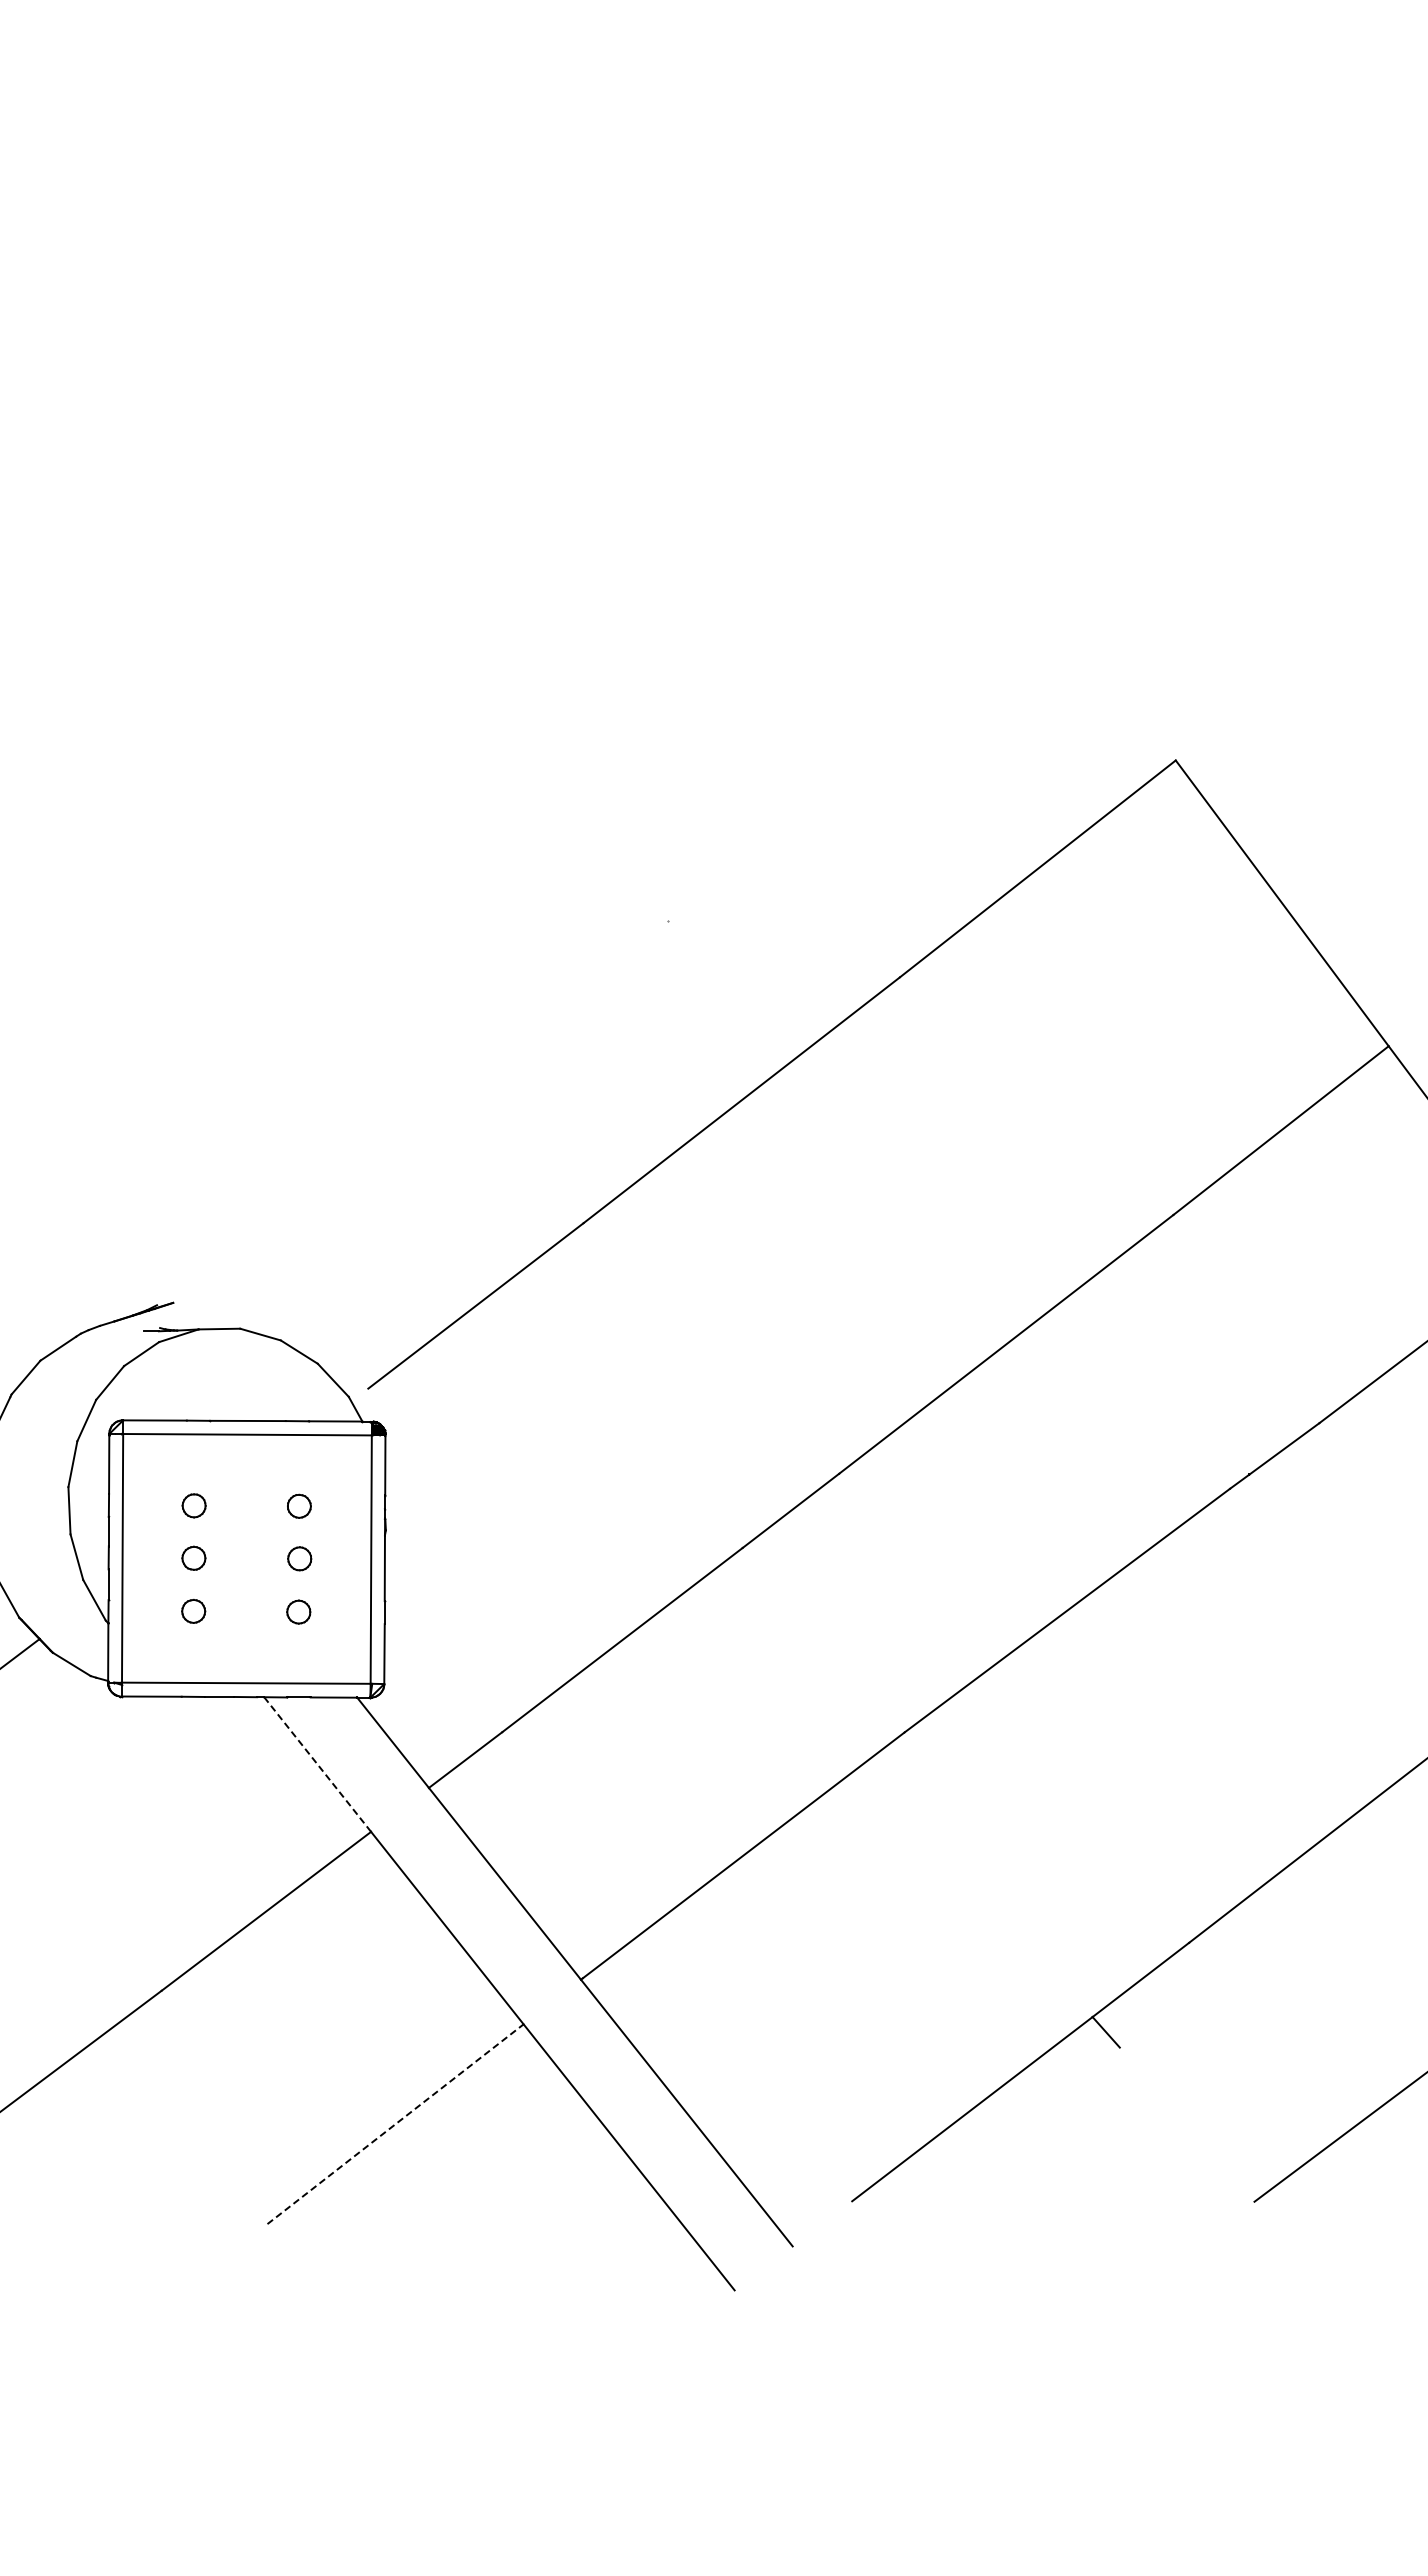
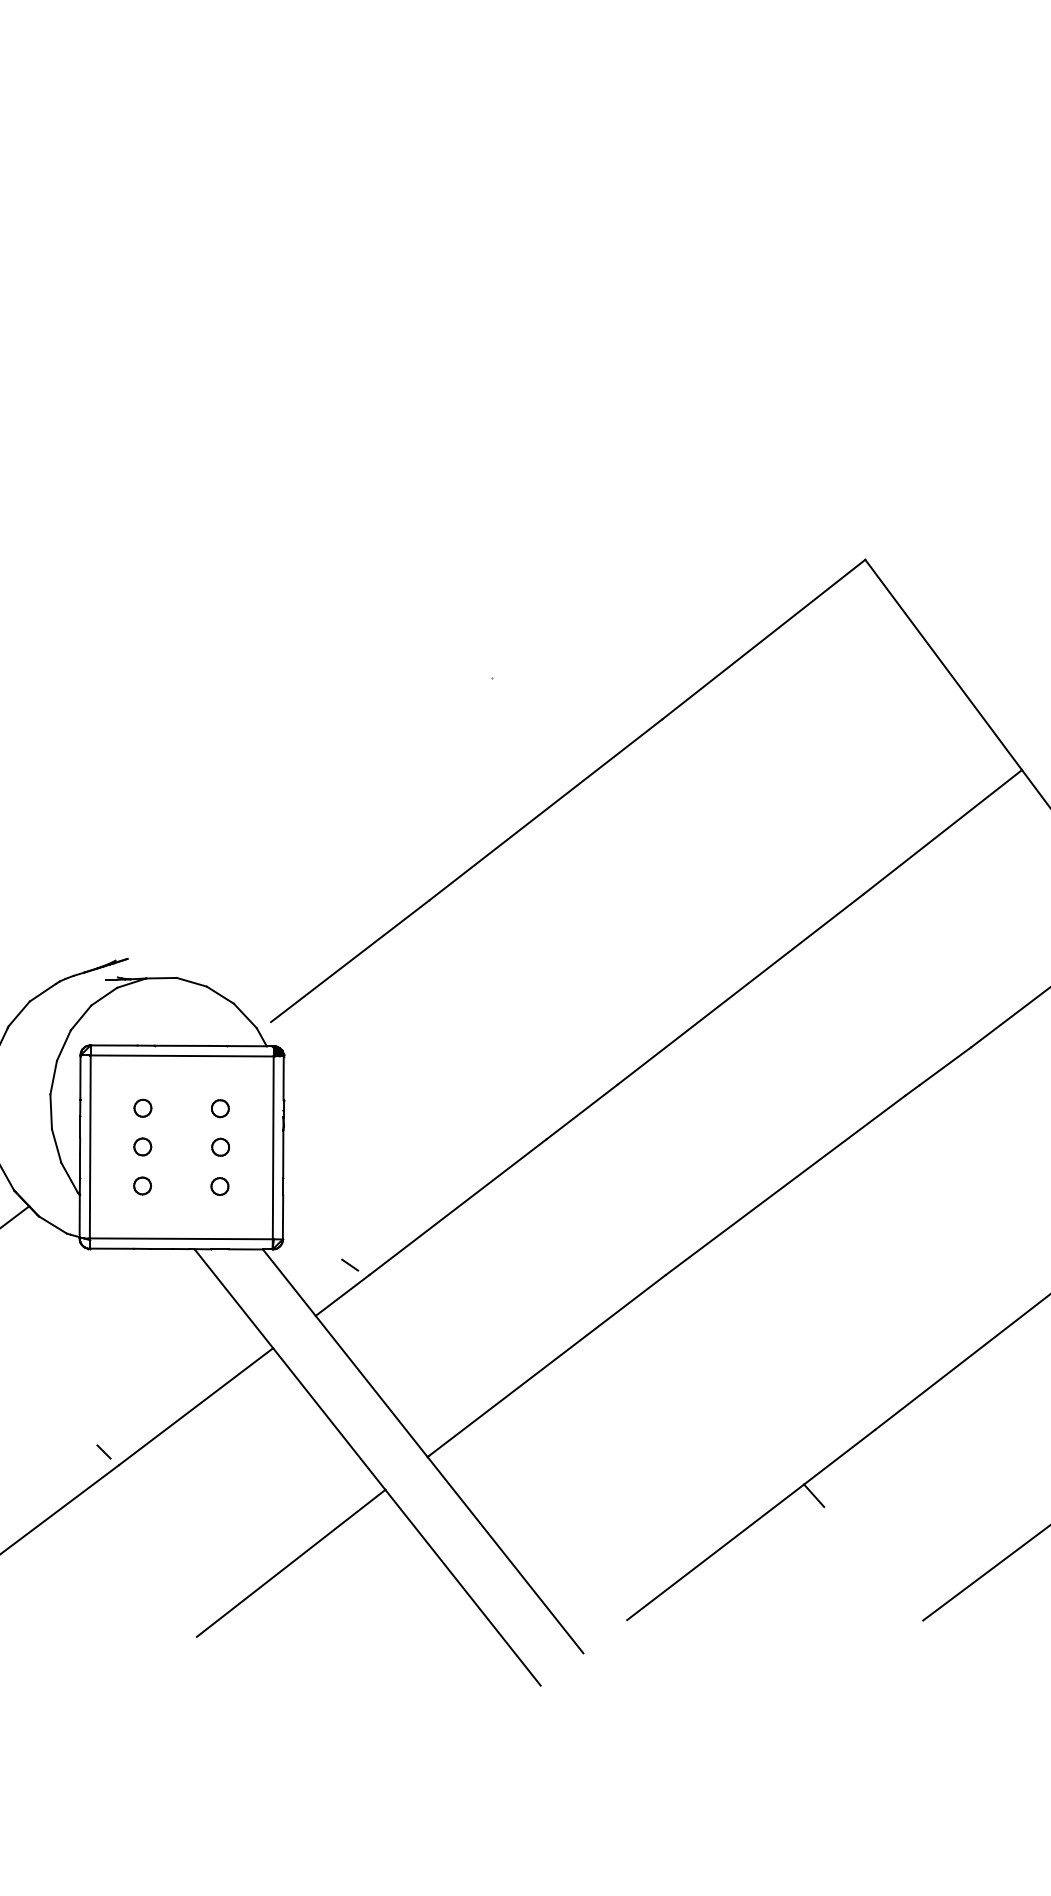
line: (475, 1718) -> (349, 1264), added
line: (317, 1764) -> (233, 1298), dashed -> solid
line: (141, 1972) -> (104, 1451), added
line: (395, 2123) -> (291, 1562), dashed -> solid

